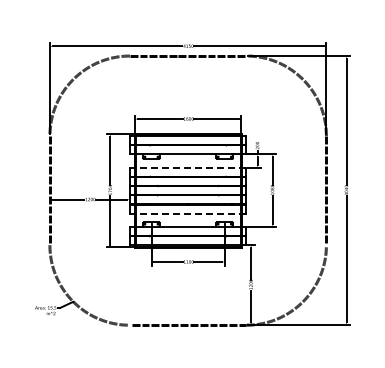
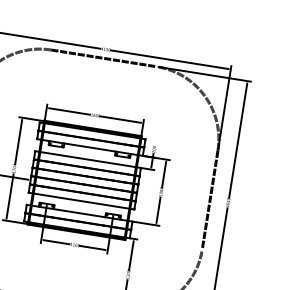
line: (187, 167) -> (87, 159), dashed -> solid
line: (187, 213) -> (80, 200), dashed -> solid

